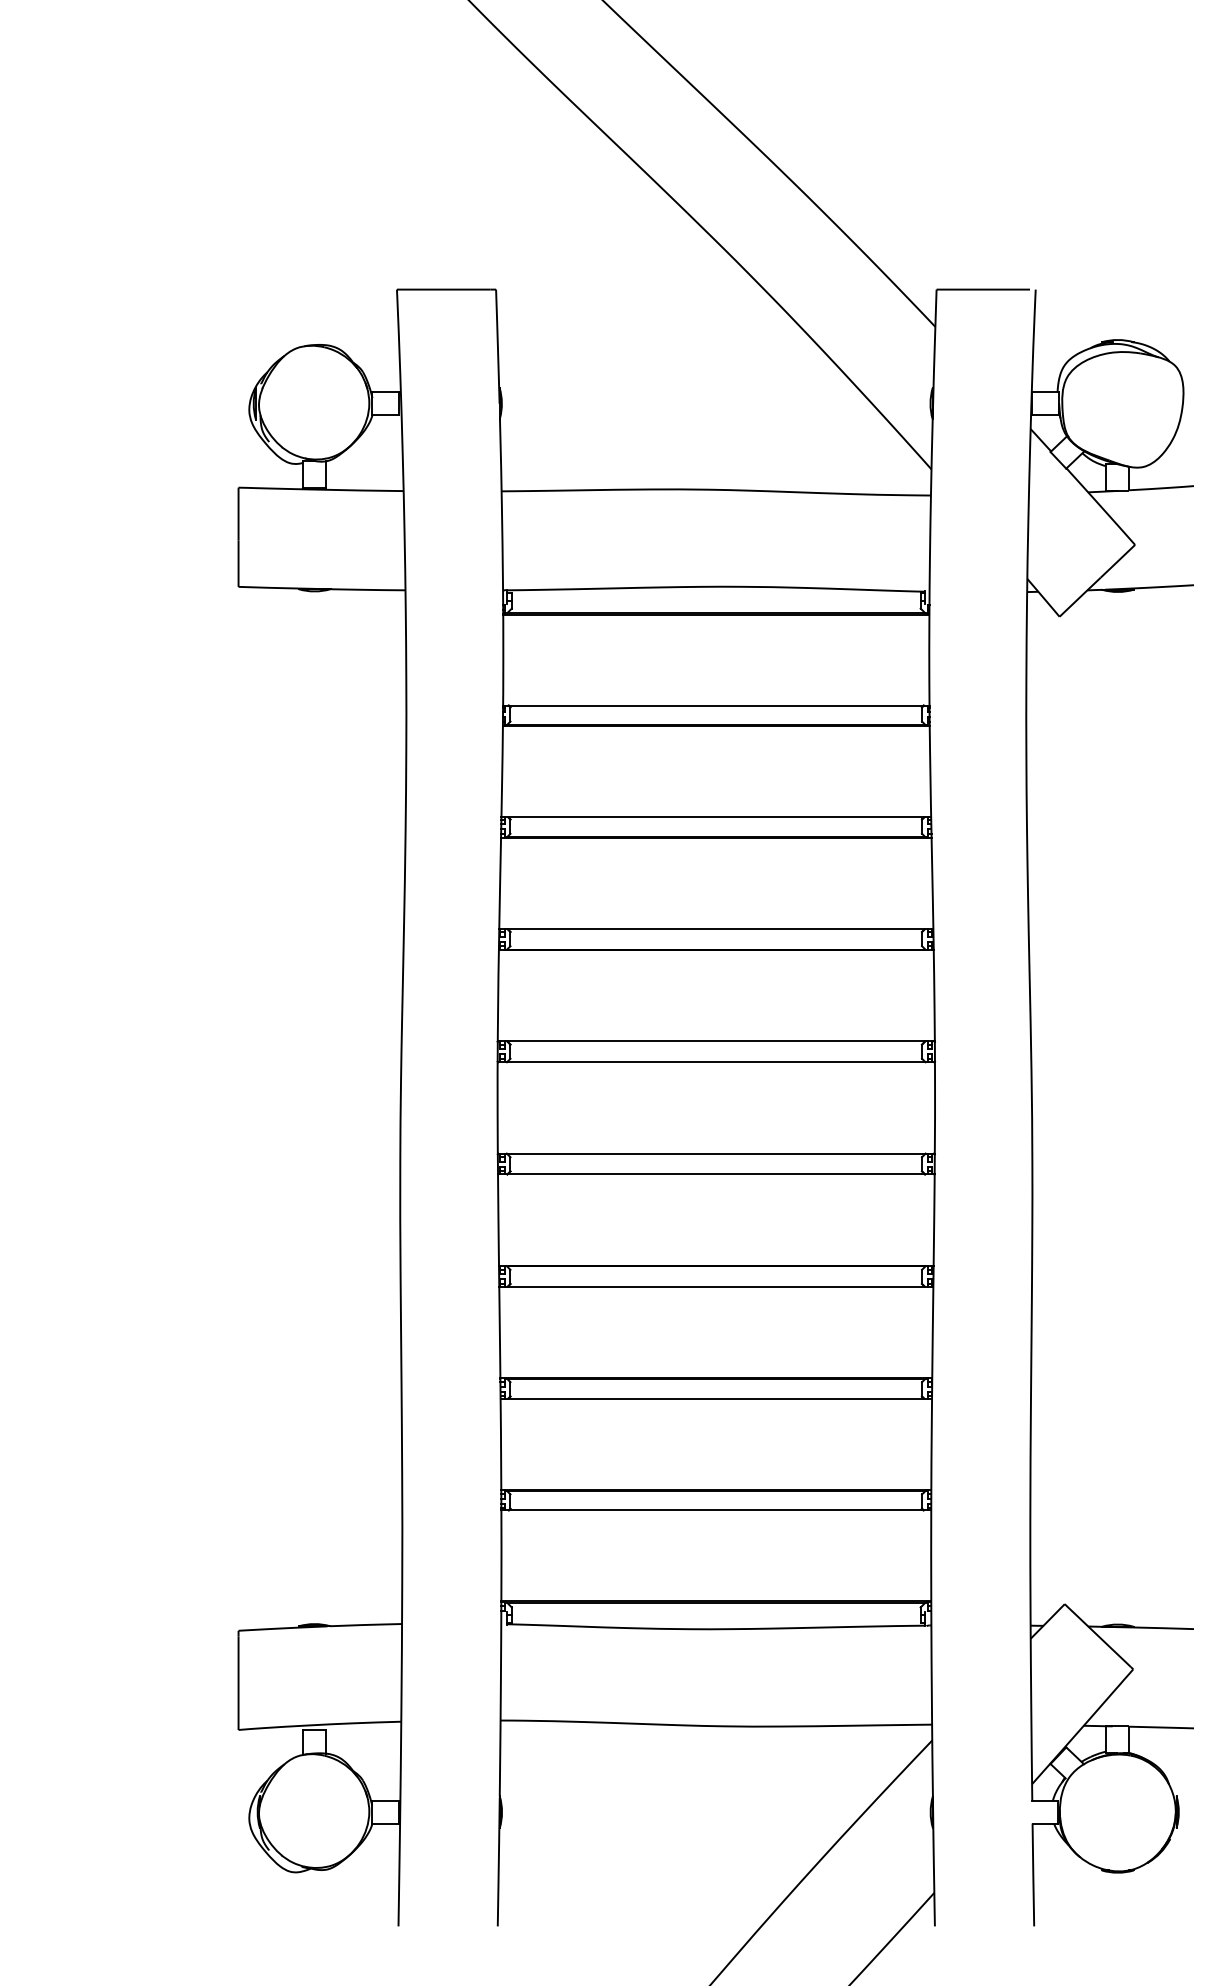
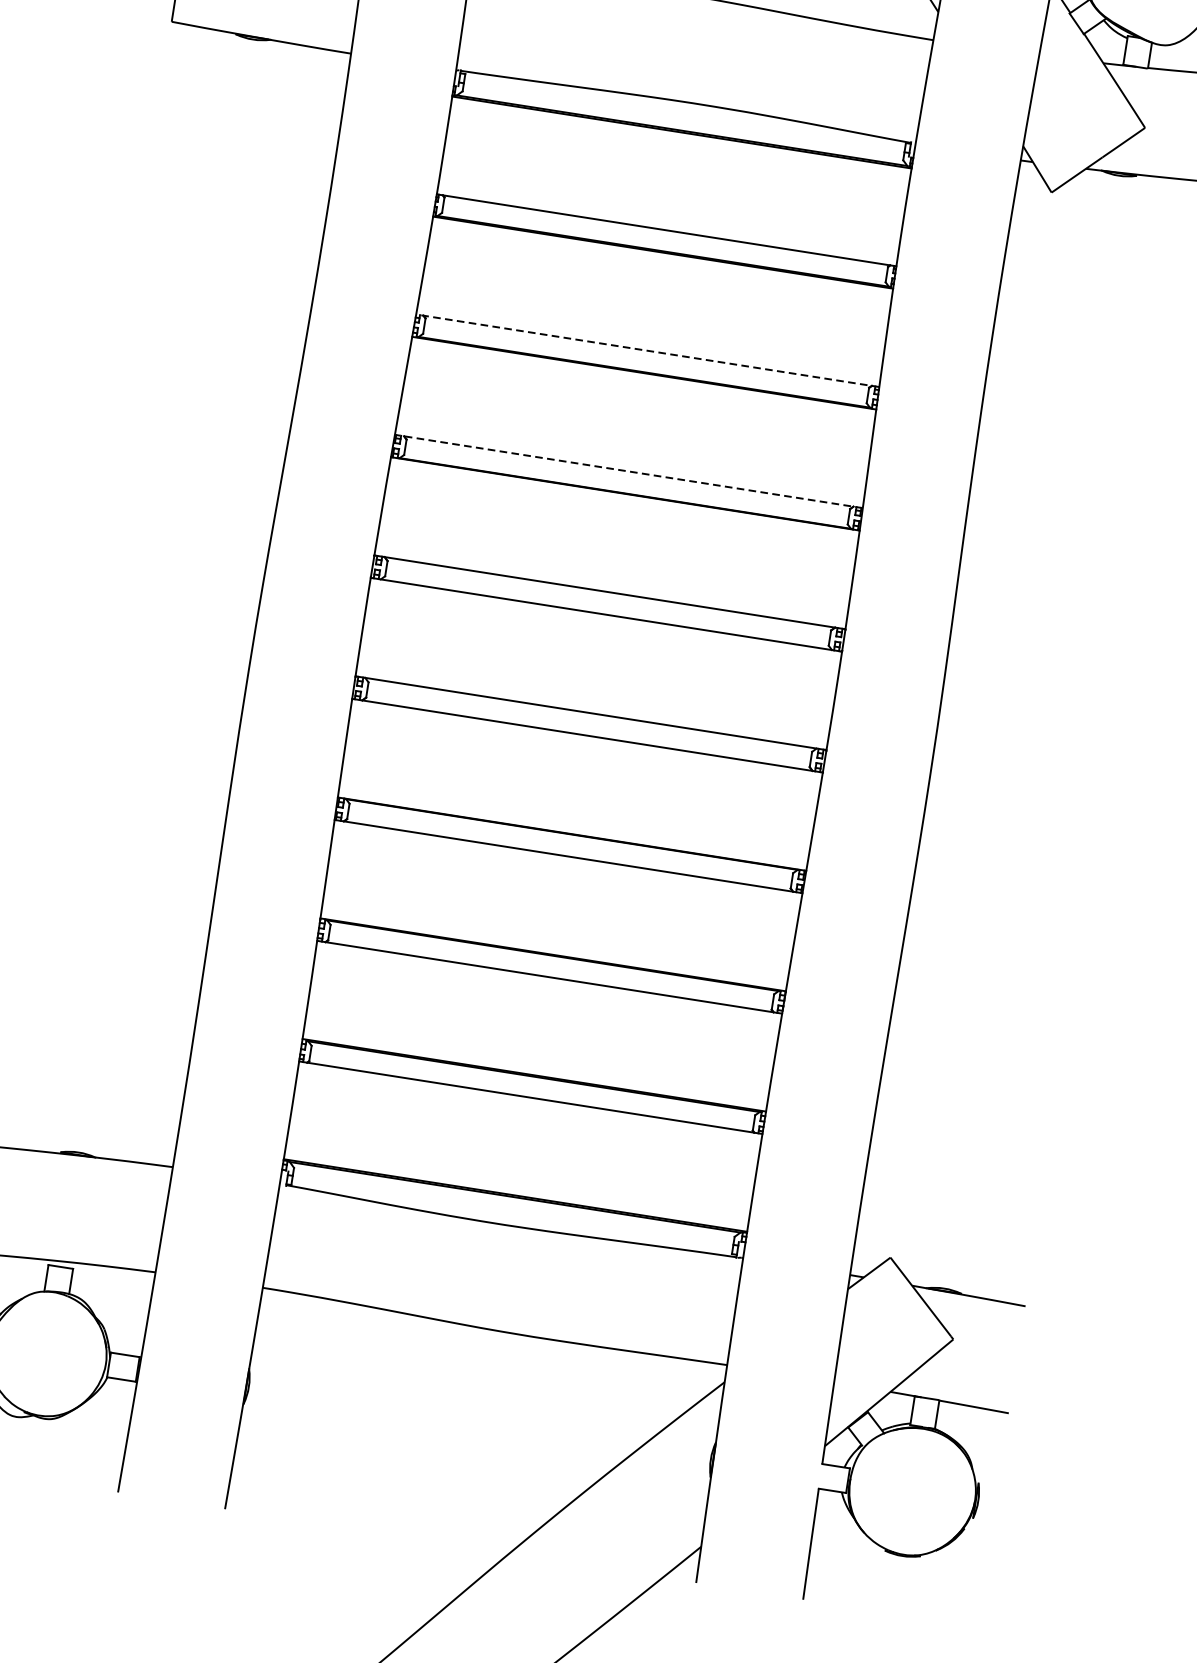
line: (716, 817) -> (647, 351), solid -> dashed
line: (715, 929) -> (627, 471), solid -> dashed

